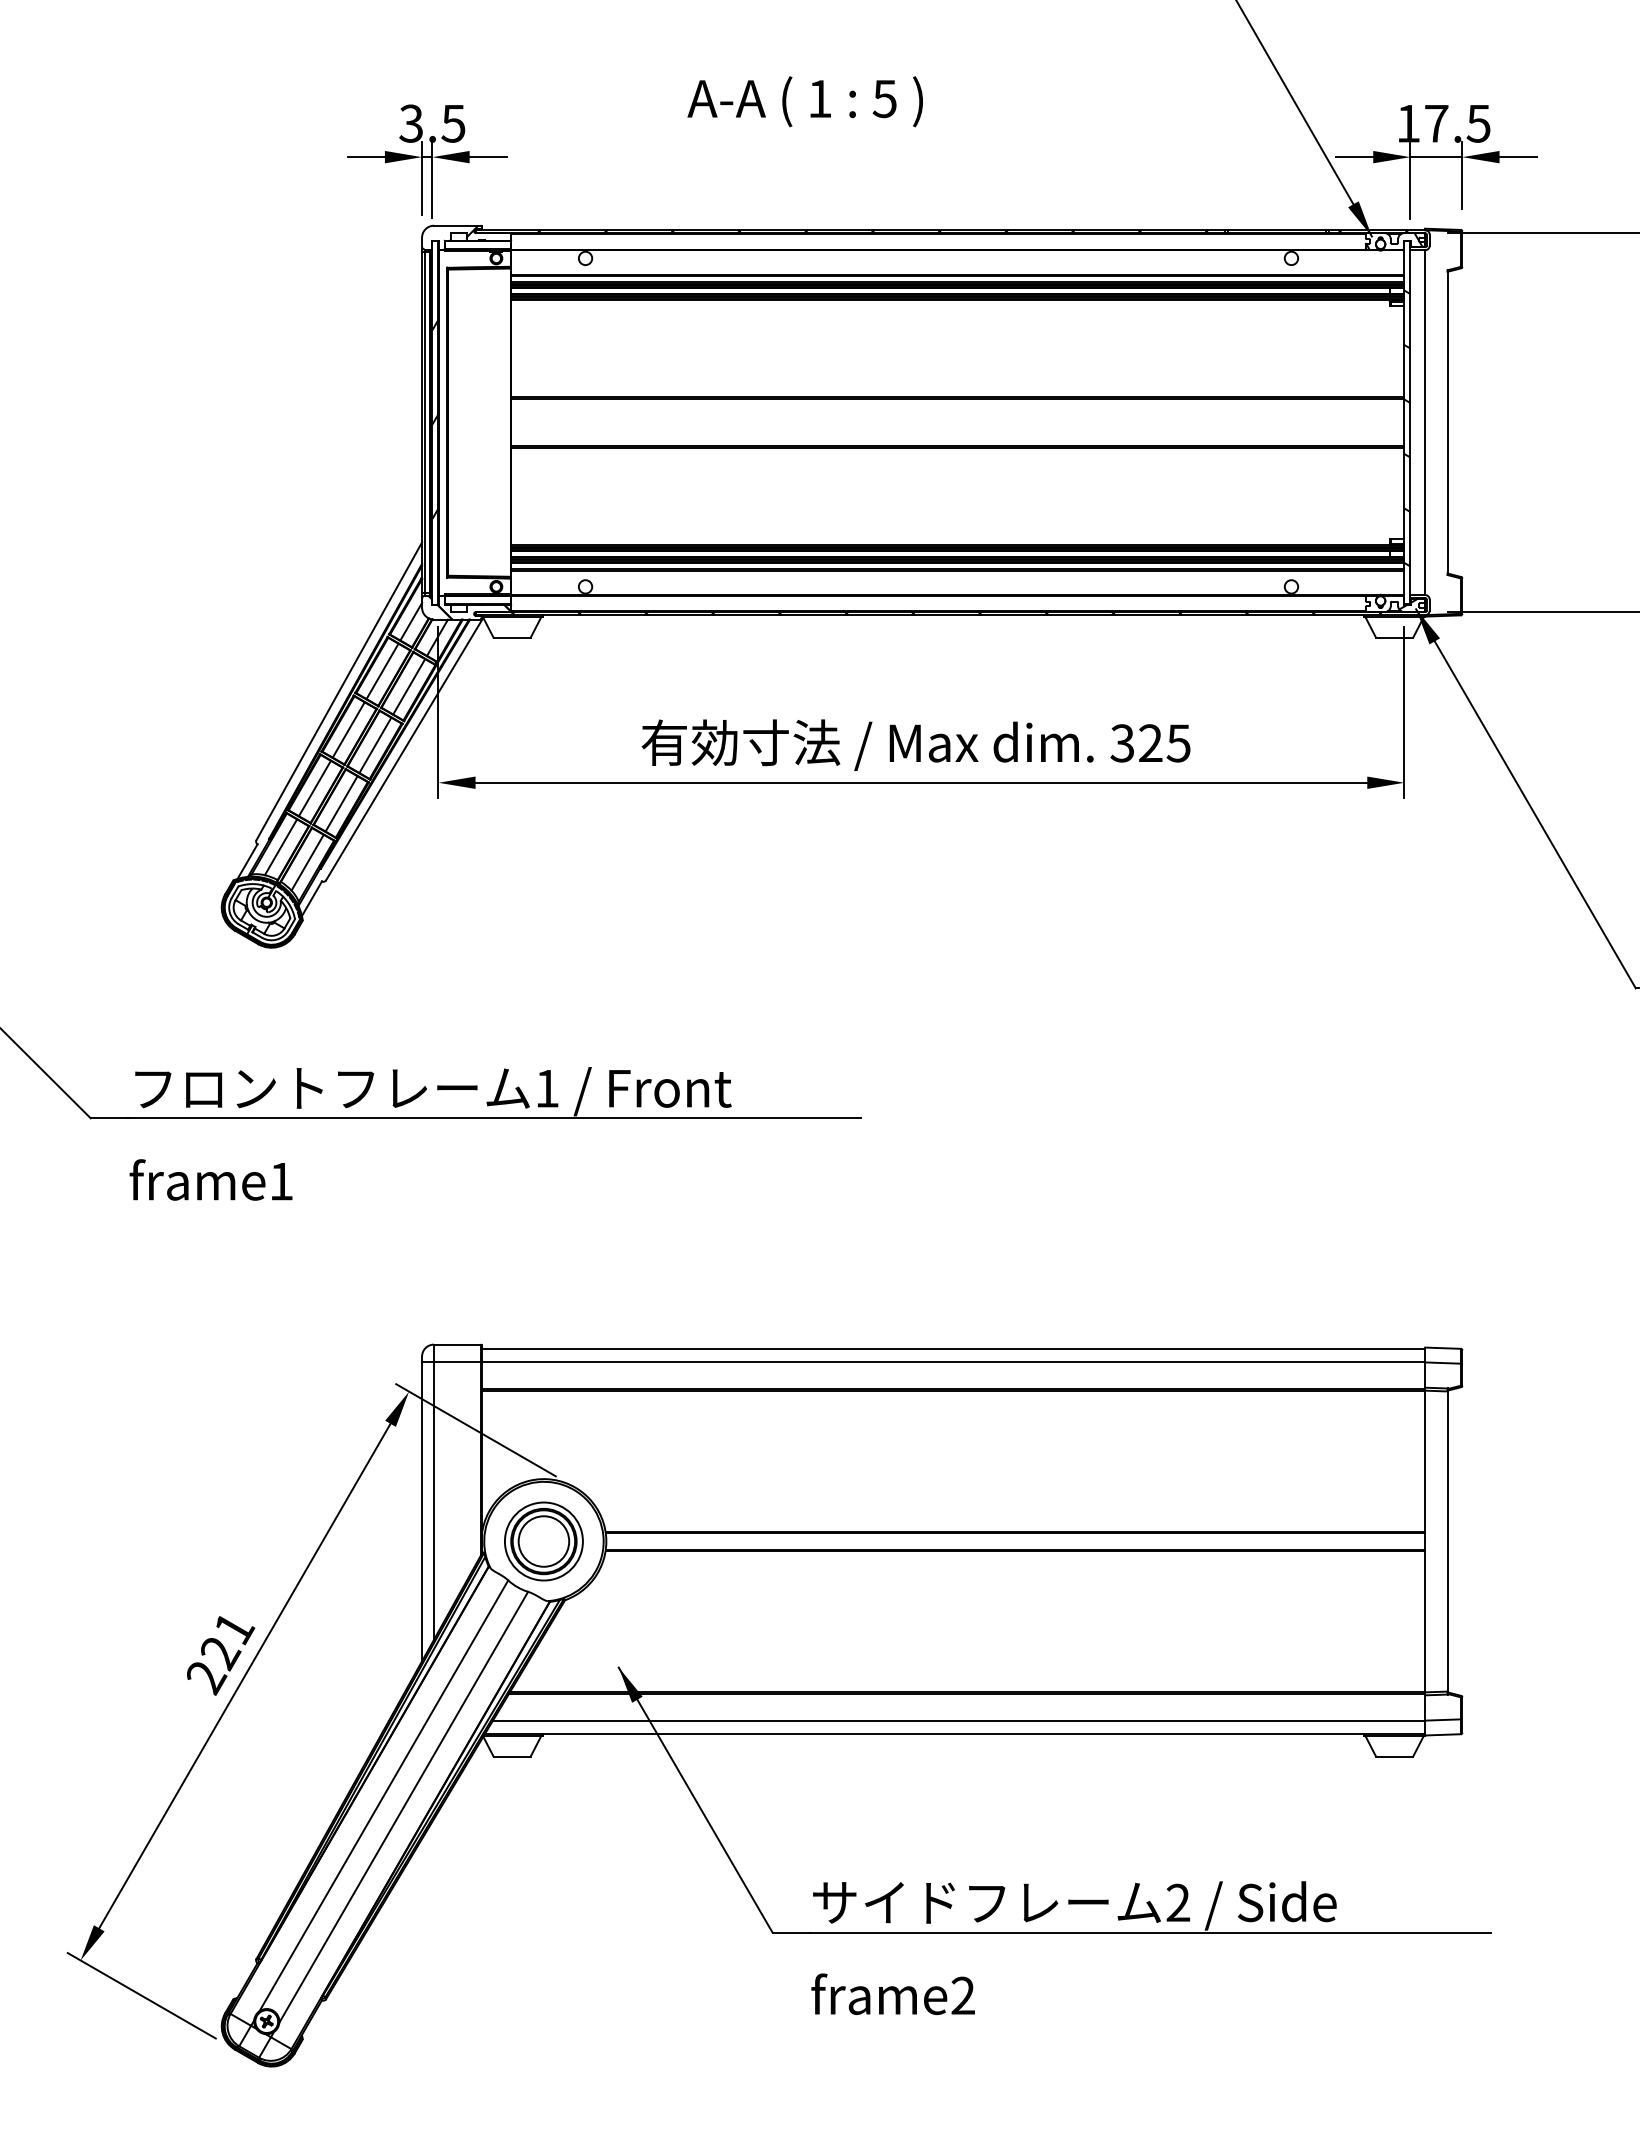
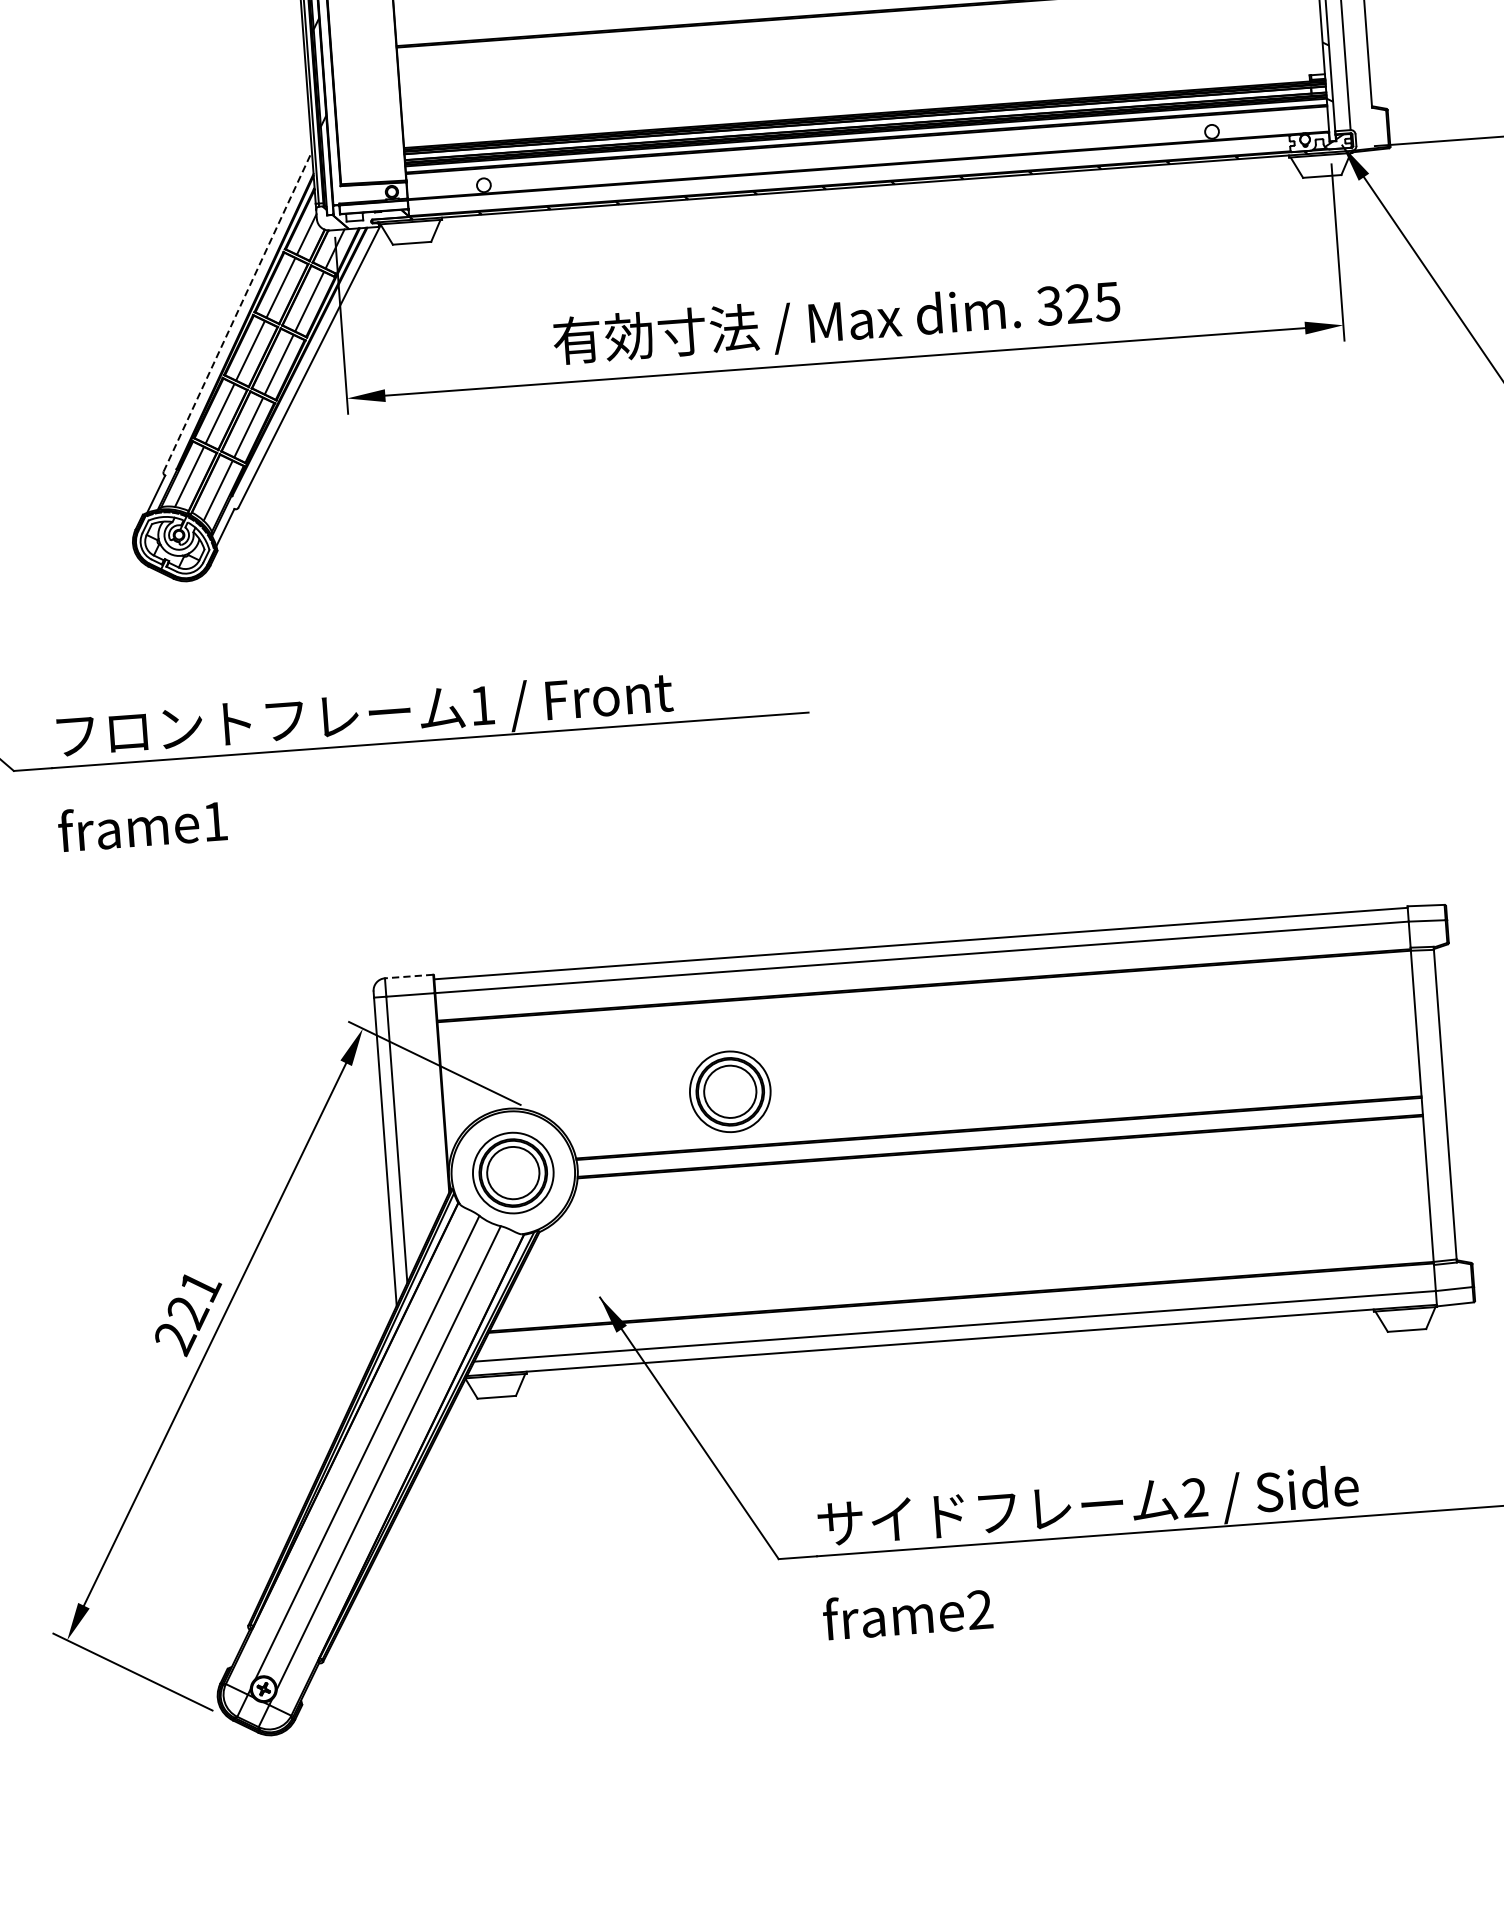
line: (339, 690) -> (237, 310), solid -> dashed
line: (456, 1344) -> (408, 976), solid -> dashed
part: (758, 1478) -> (729, 1091), added

